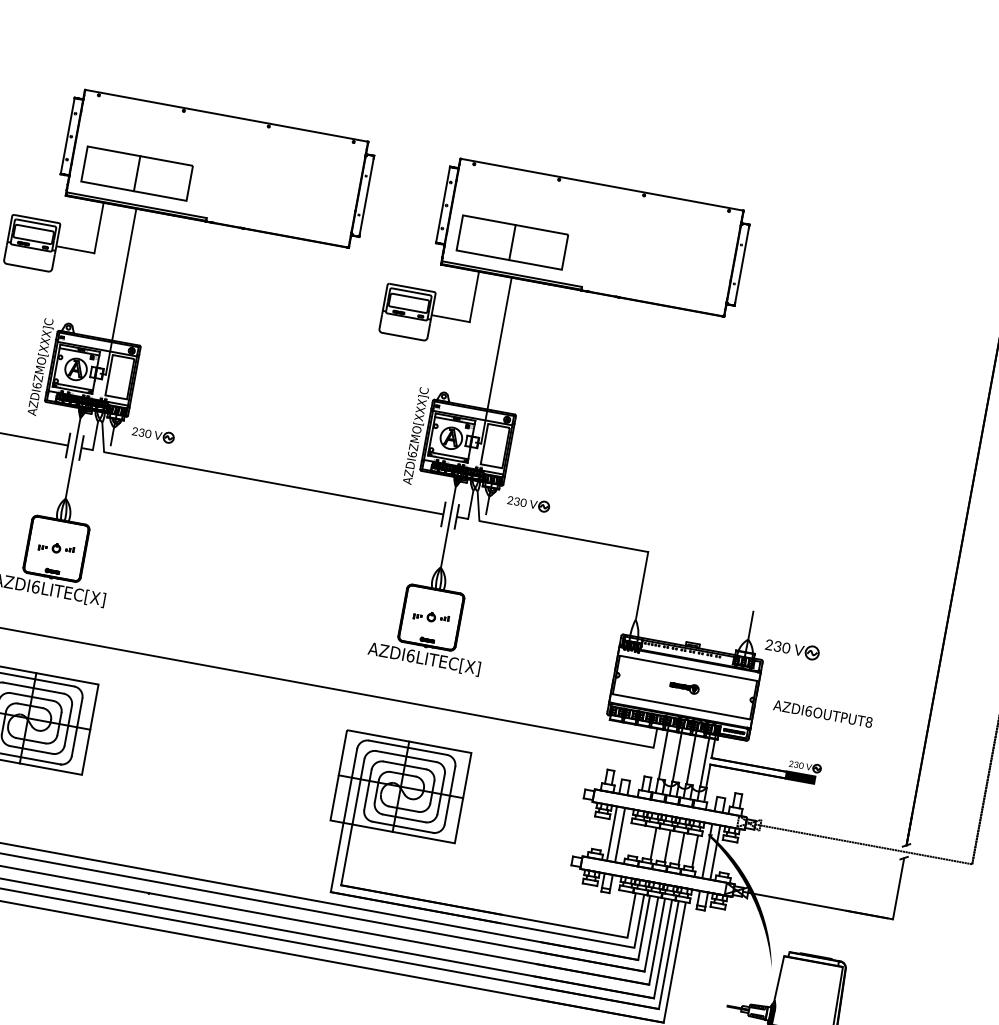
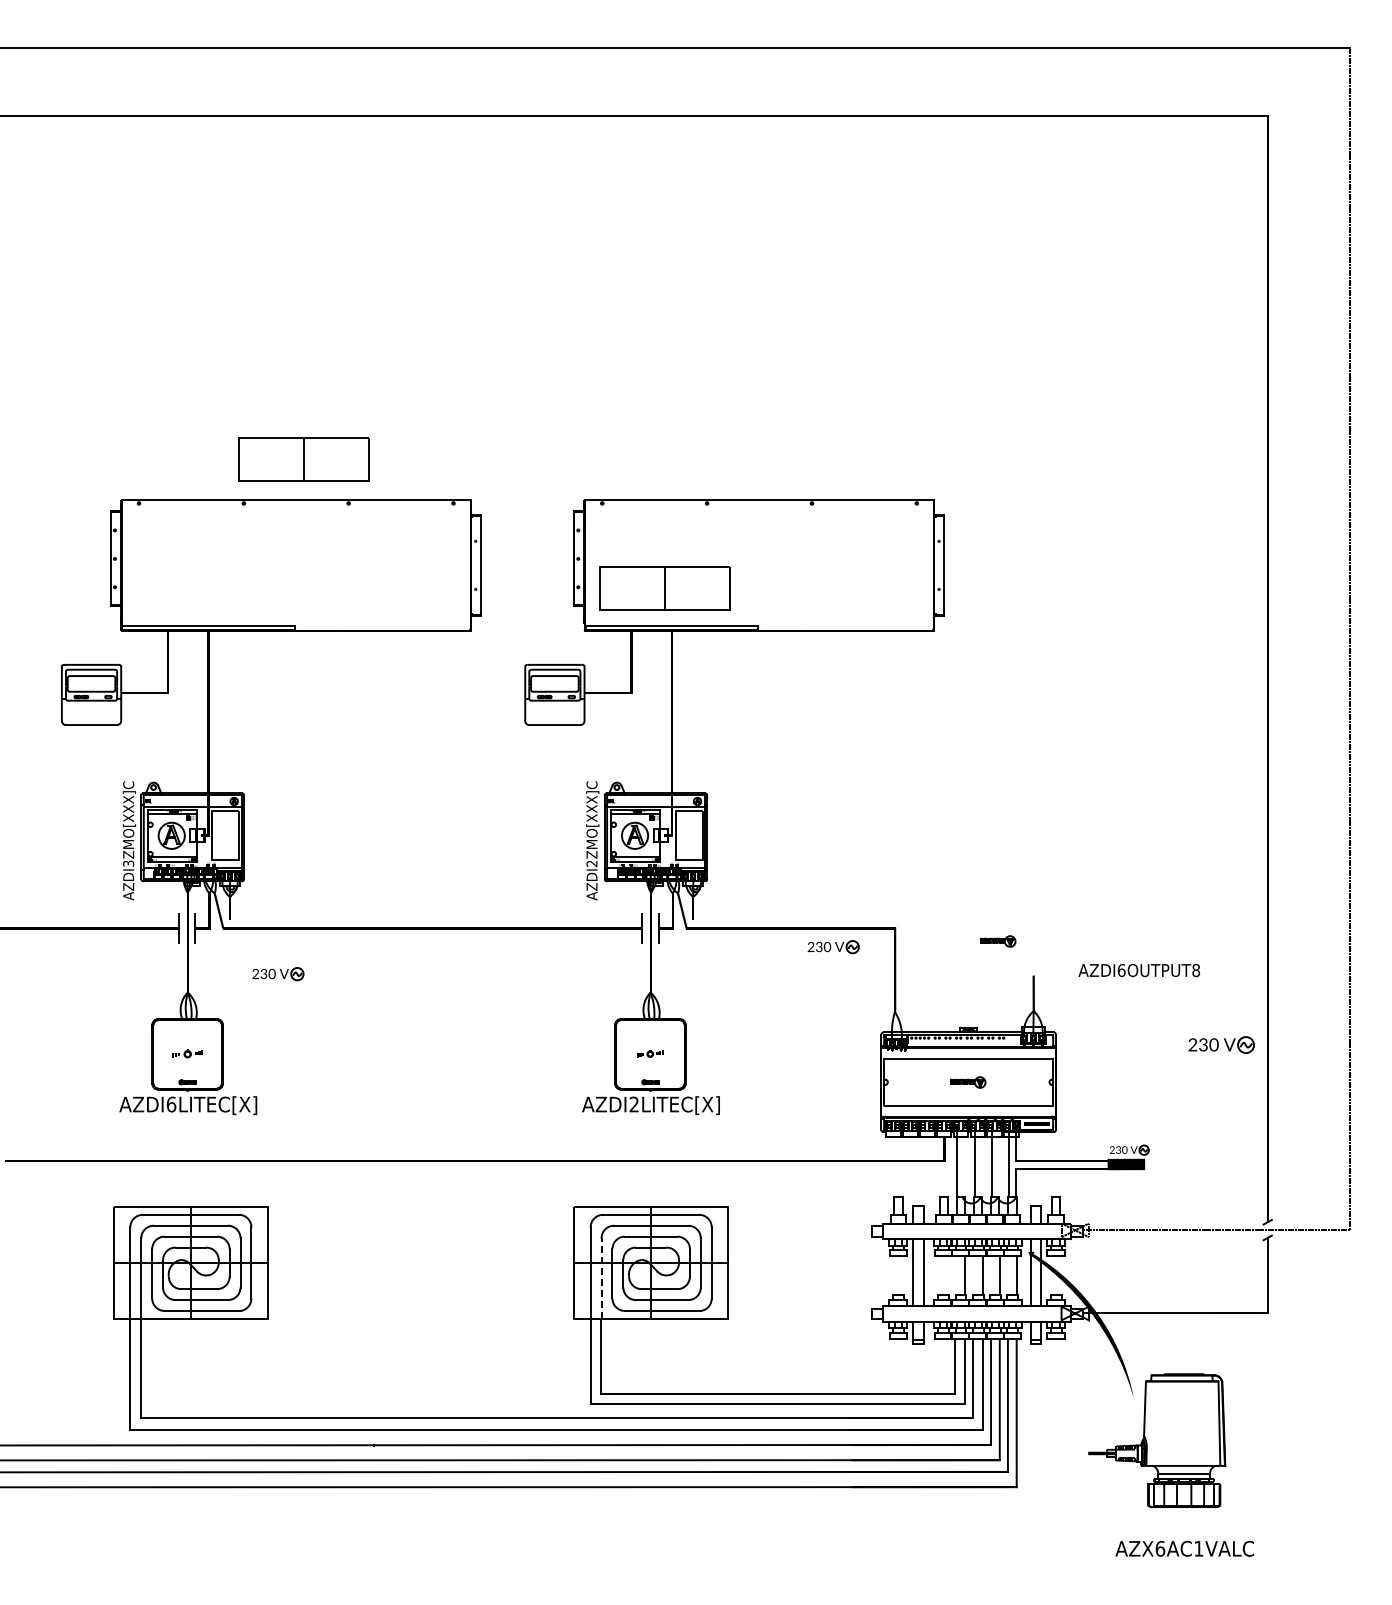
part: (136, 173) -> (303, 459), moved
text: (36, 385) -> (128, 863), AZDI6ZMO[XXX]C -> AZDI3ZMO[XXX]C
part: (153, 435) -> (278, 974), moved
text: (411, 454) -> (591, 863), AZDI6ZMO[XXX]C -> AZDI2ZMO[XXX]C
part: (528, 504) -> (833, 947), moved
part: (56, 548) -> (187, 1053), size x0.7
part: (729, 577) -> (997, 941), added
part: (430, 616) -> (649, 1053), size x0.6
part: (792, 648) -> (1221, 1044), moved
text: (411, 655) -> (634, 1104), AZDI6LITEC[X] -> AZDI2LITEC[X]
text: (823, 713) -> (1139, 970), moved
line: (358, 791) -> (601, 1277), solid -> dashed

